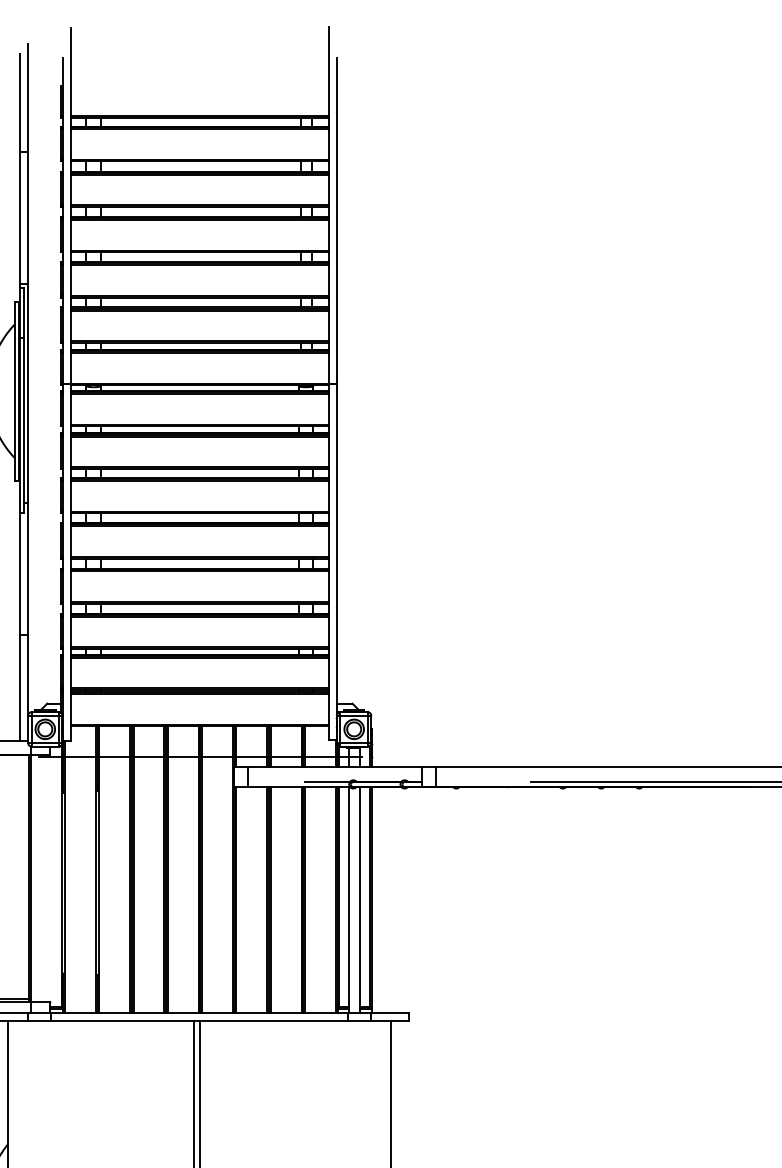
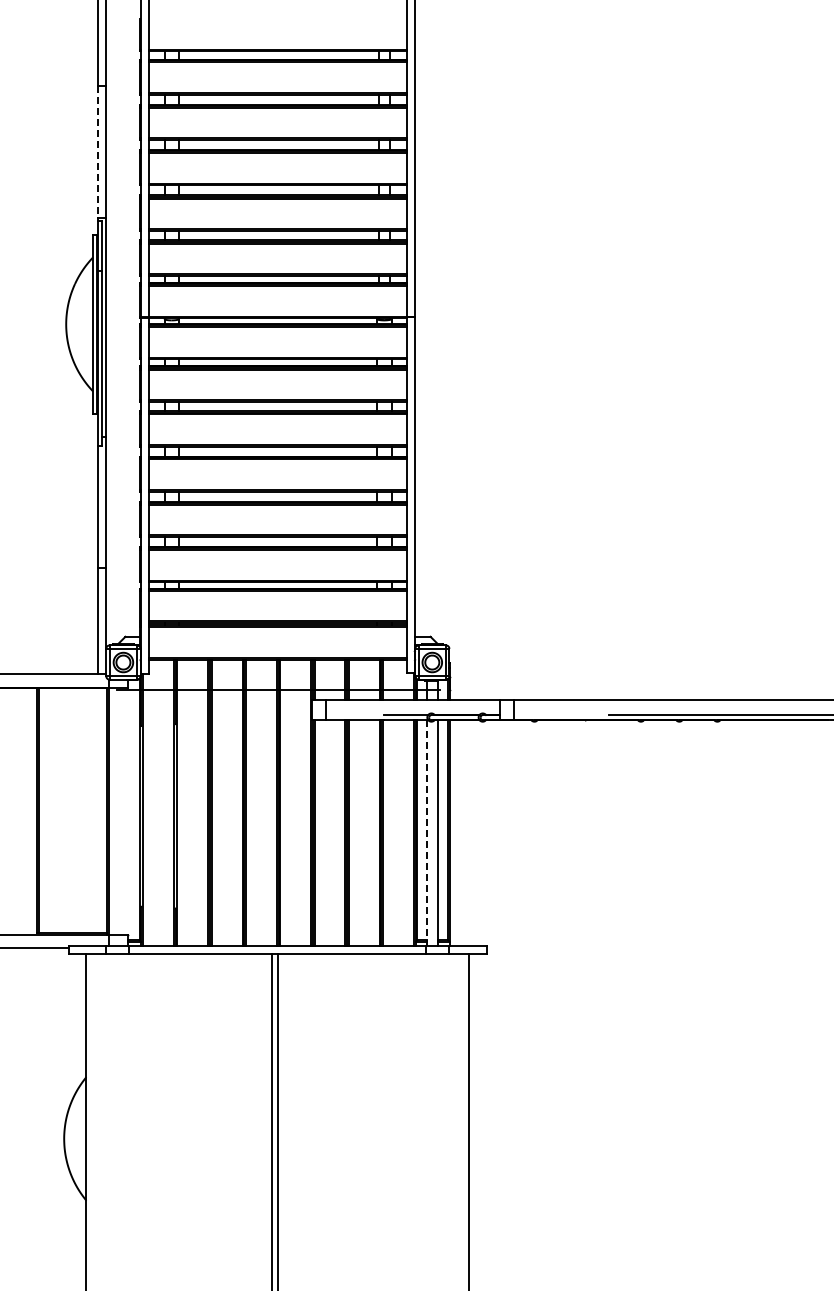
line: (20, 218) -> (98, 151), solid -> dashed
line: (348, 900) -> (426, 833), solid -> dashed

